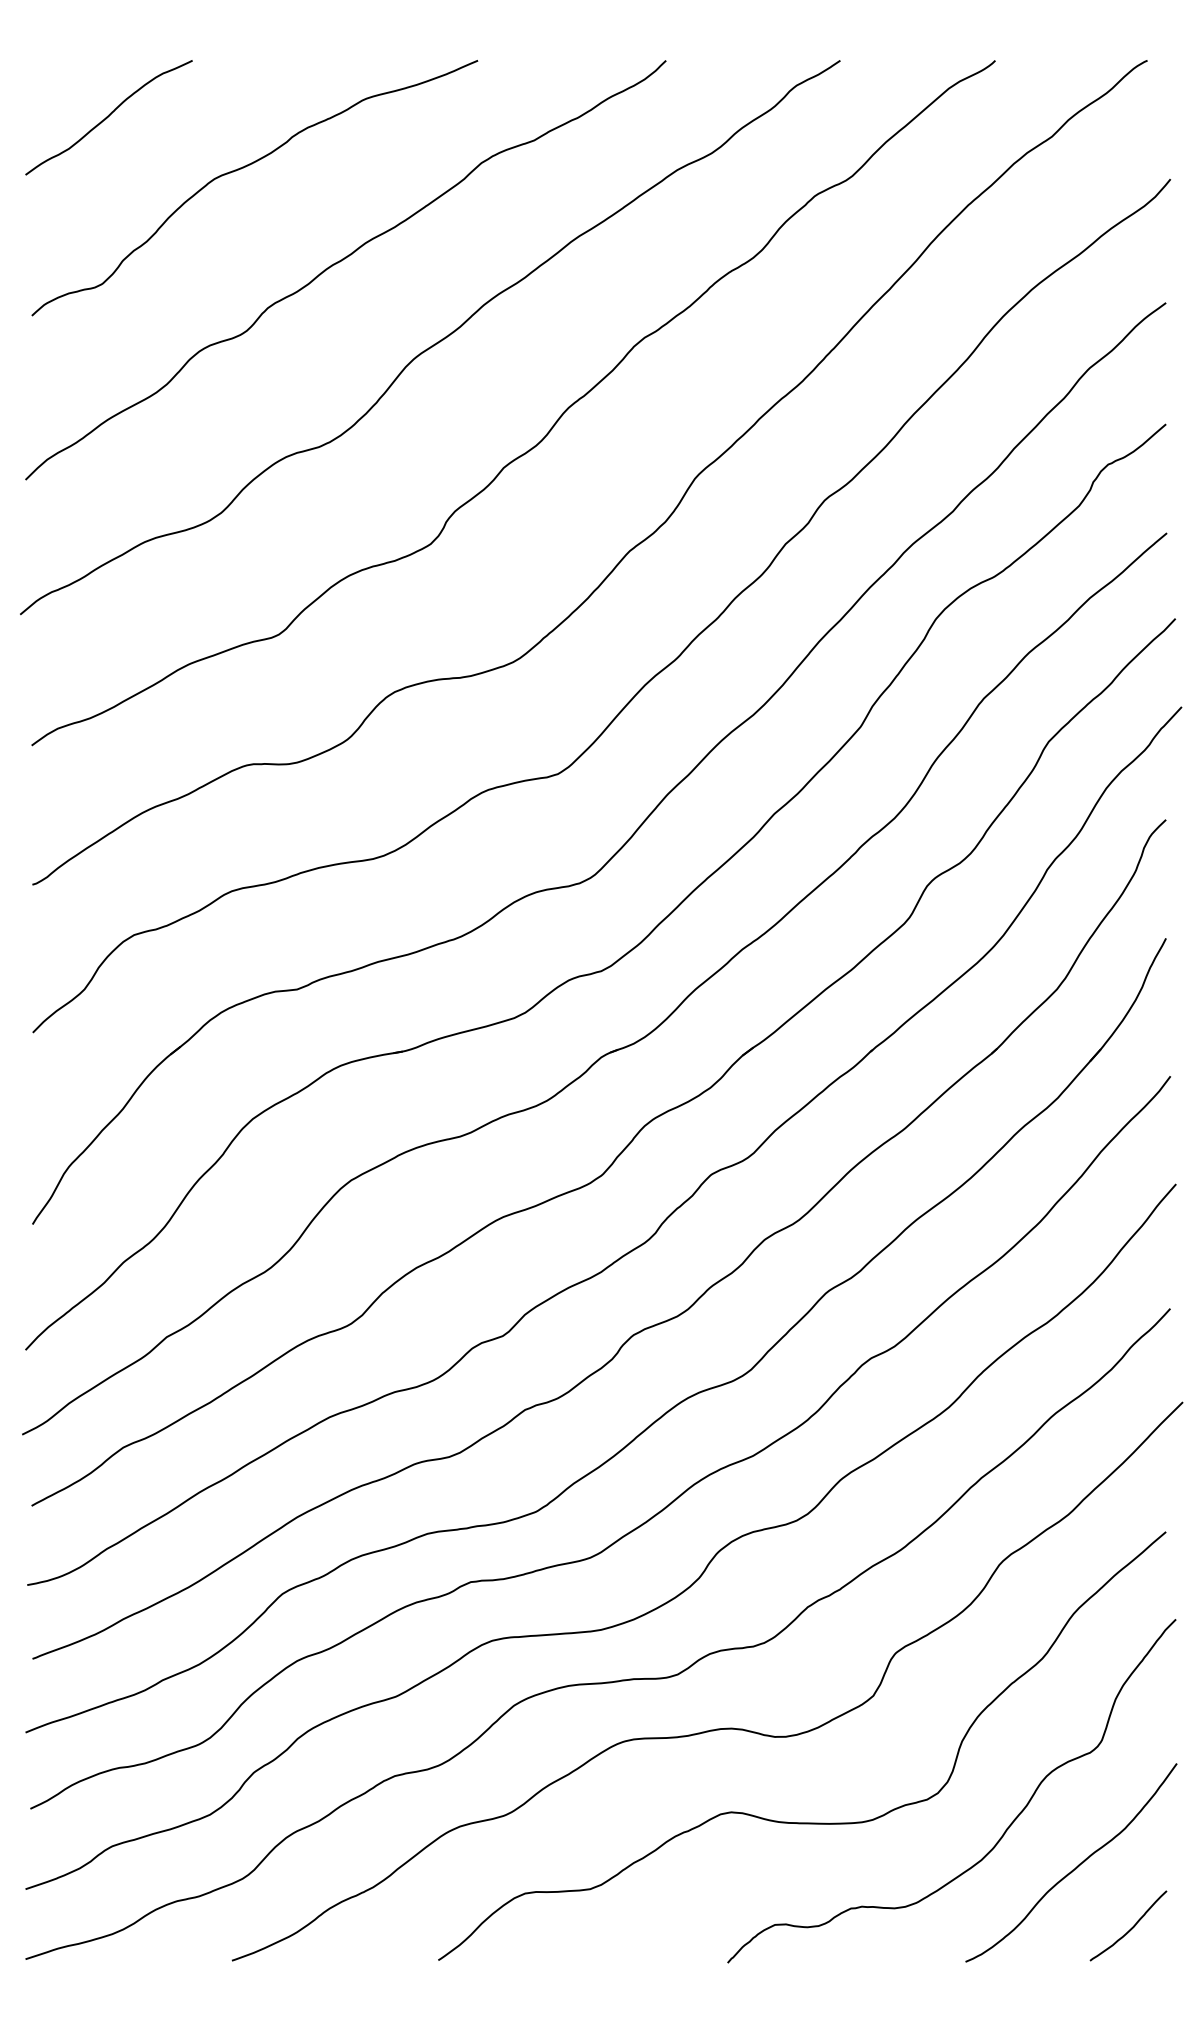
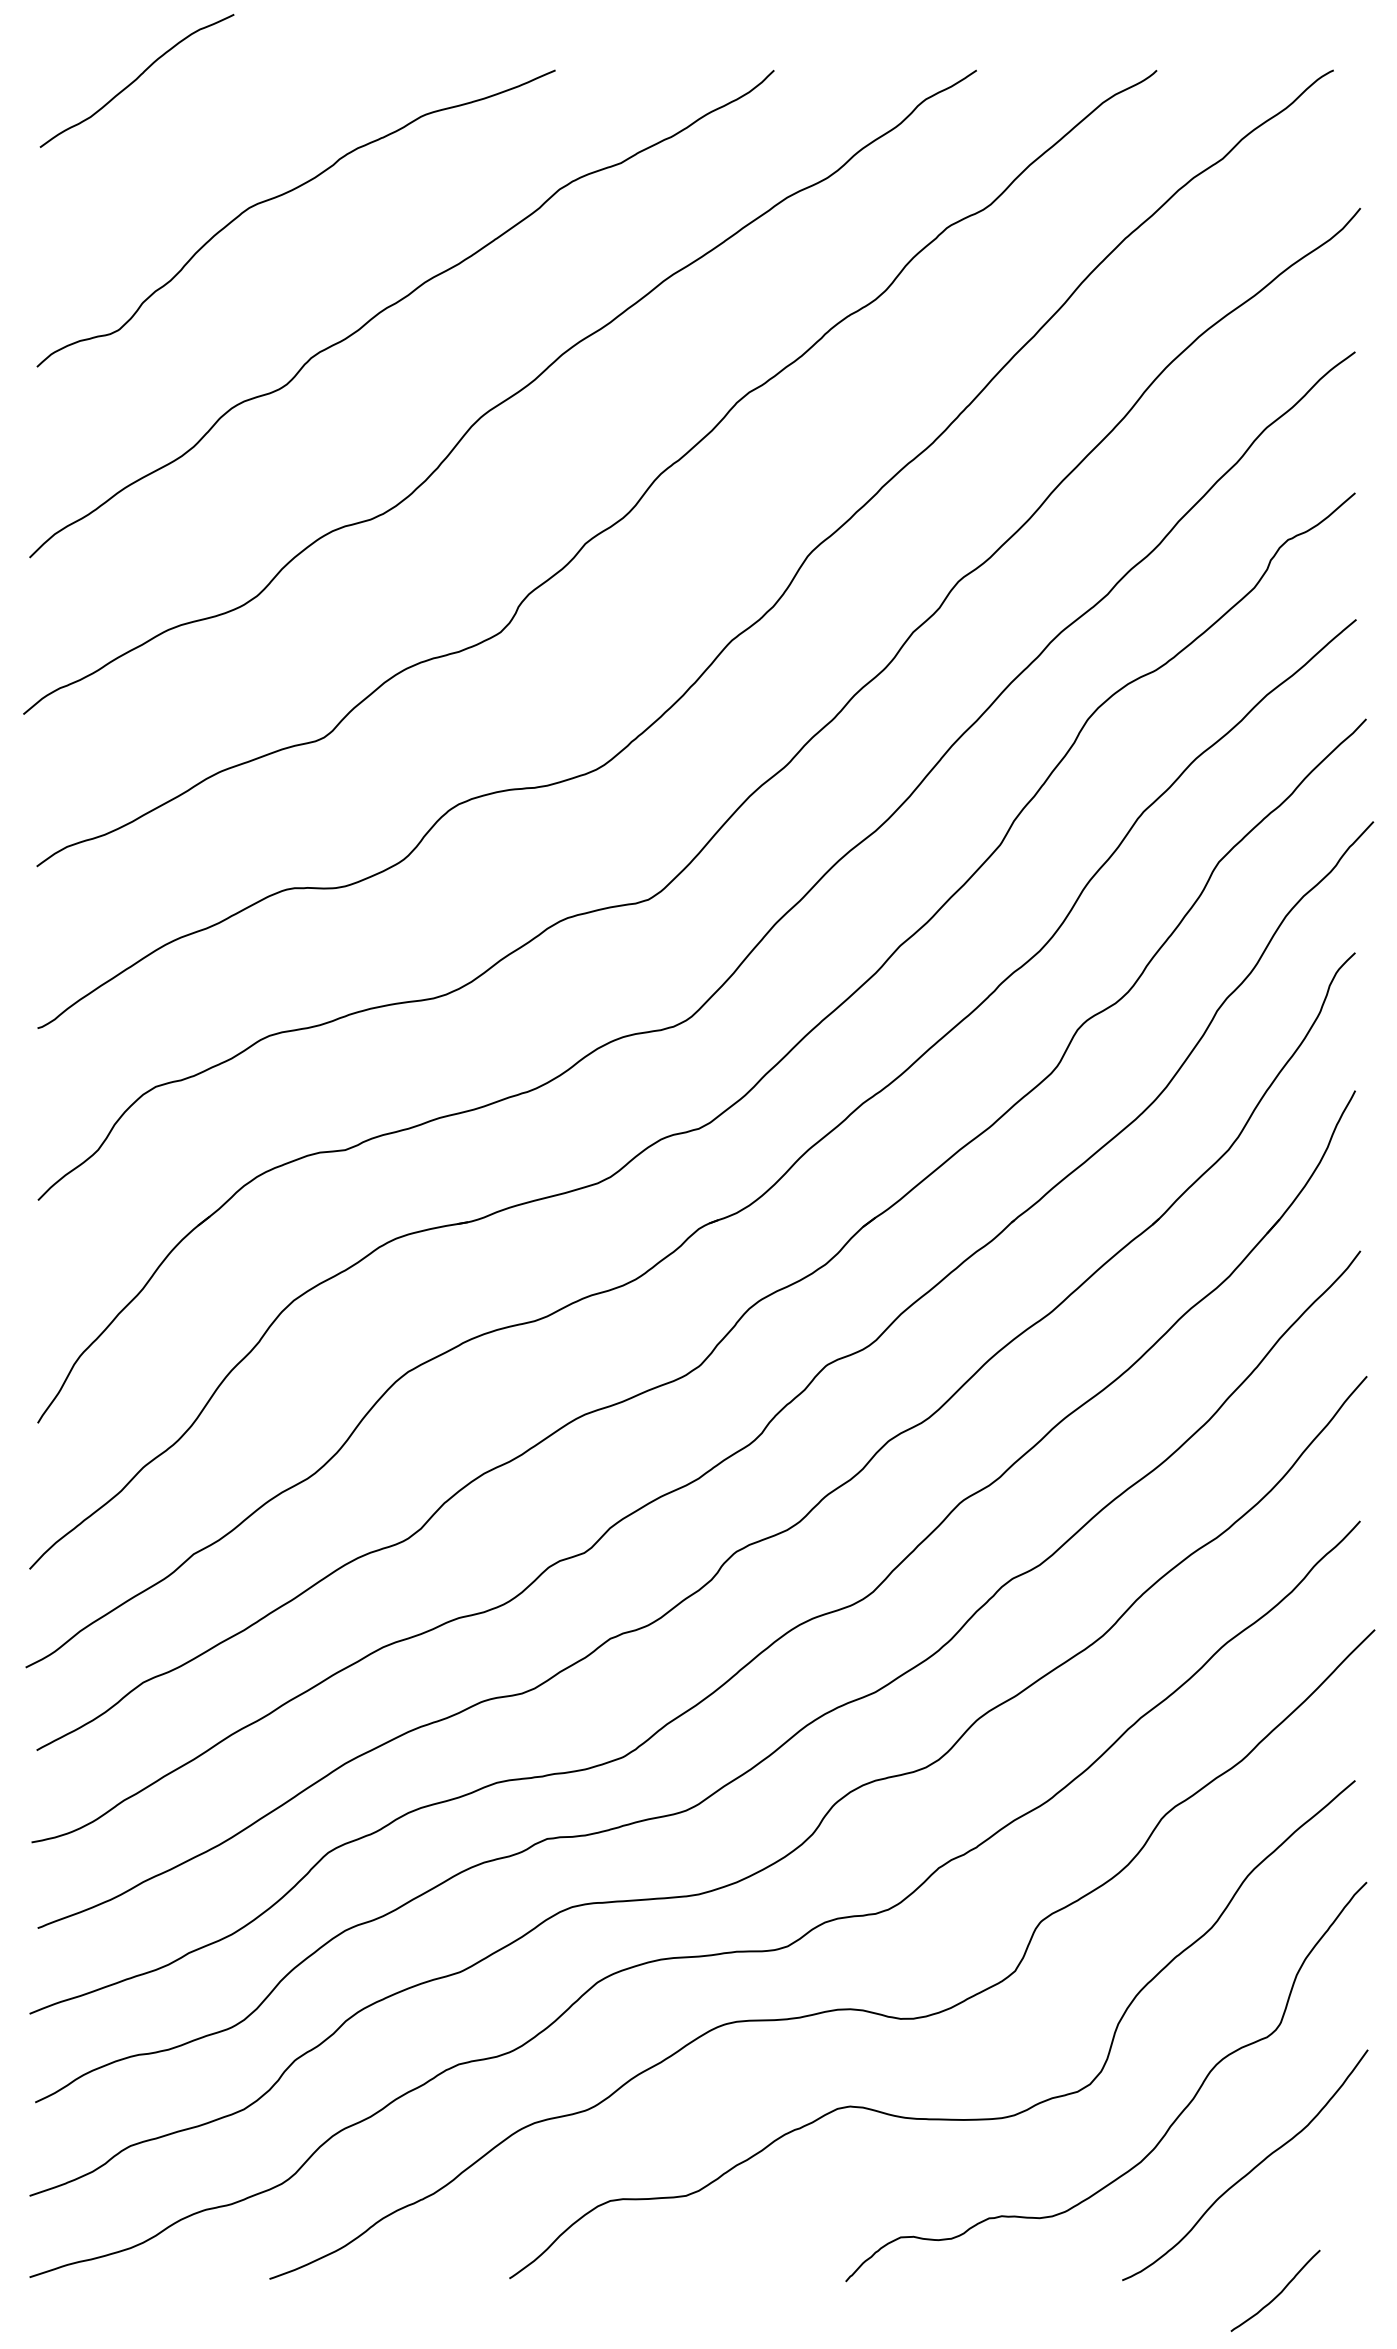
curve: (108, 117) -> (136, 80), moved
curve: (1131, 1927) -> (1279, 2292), moved

